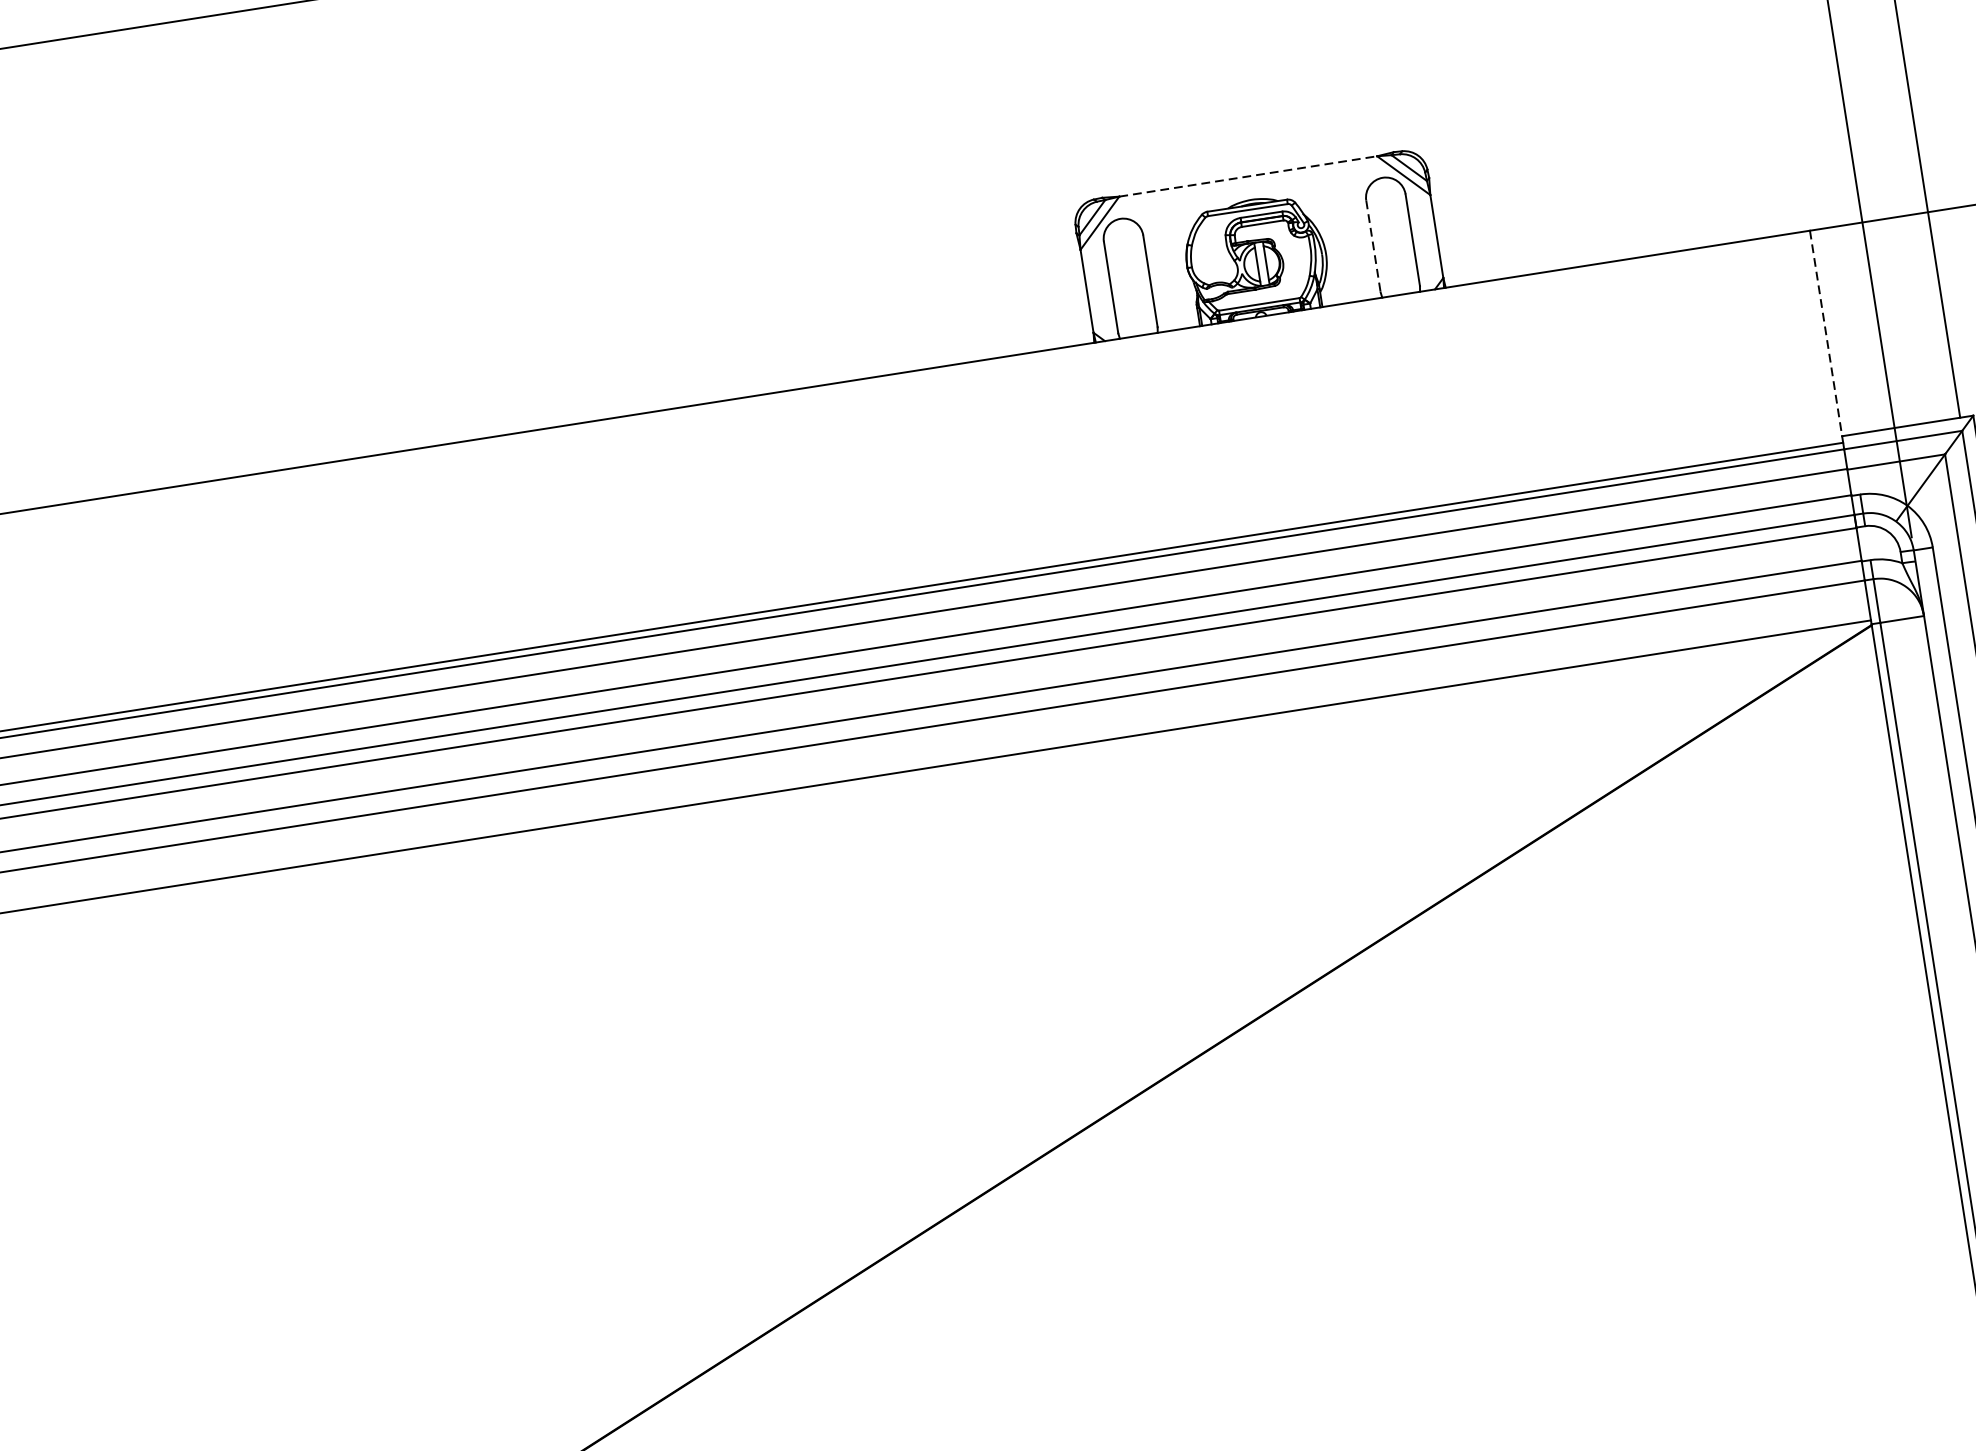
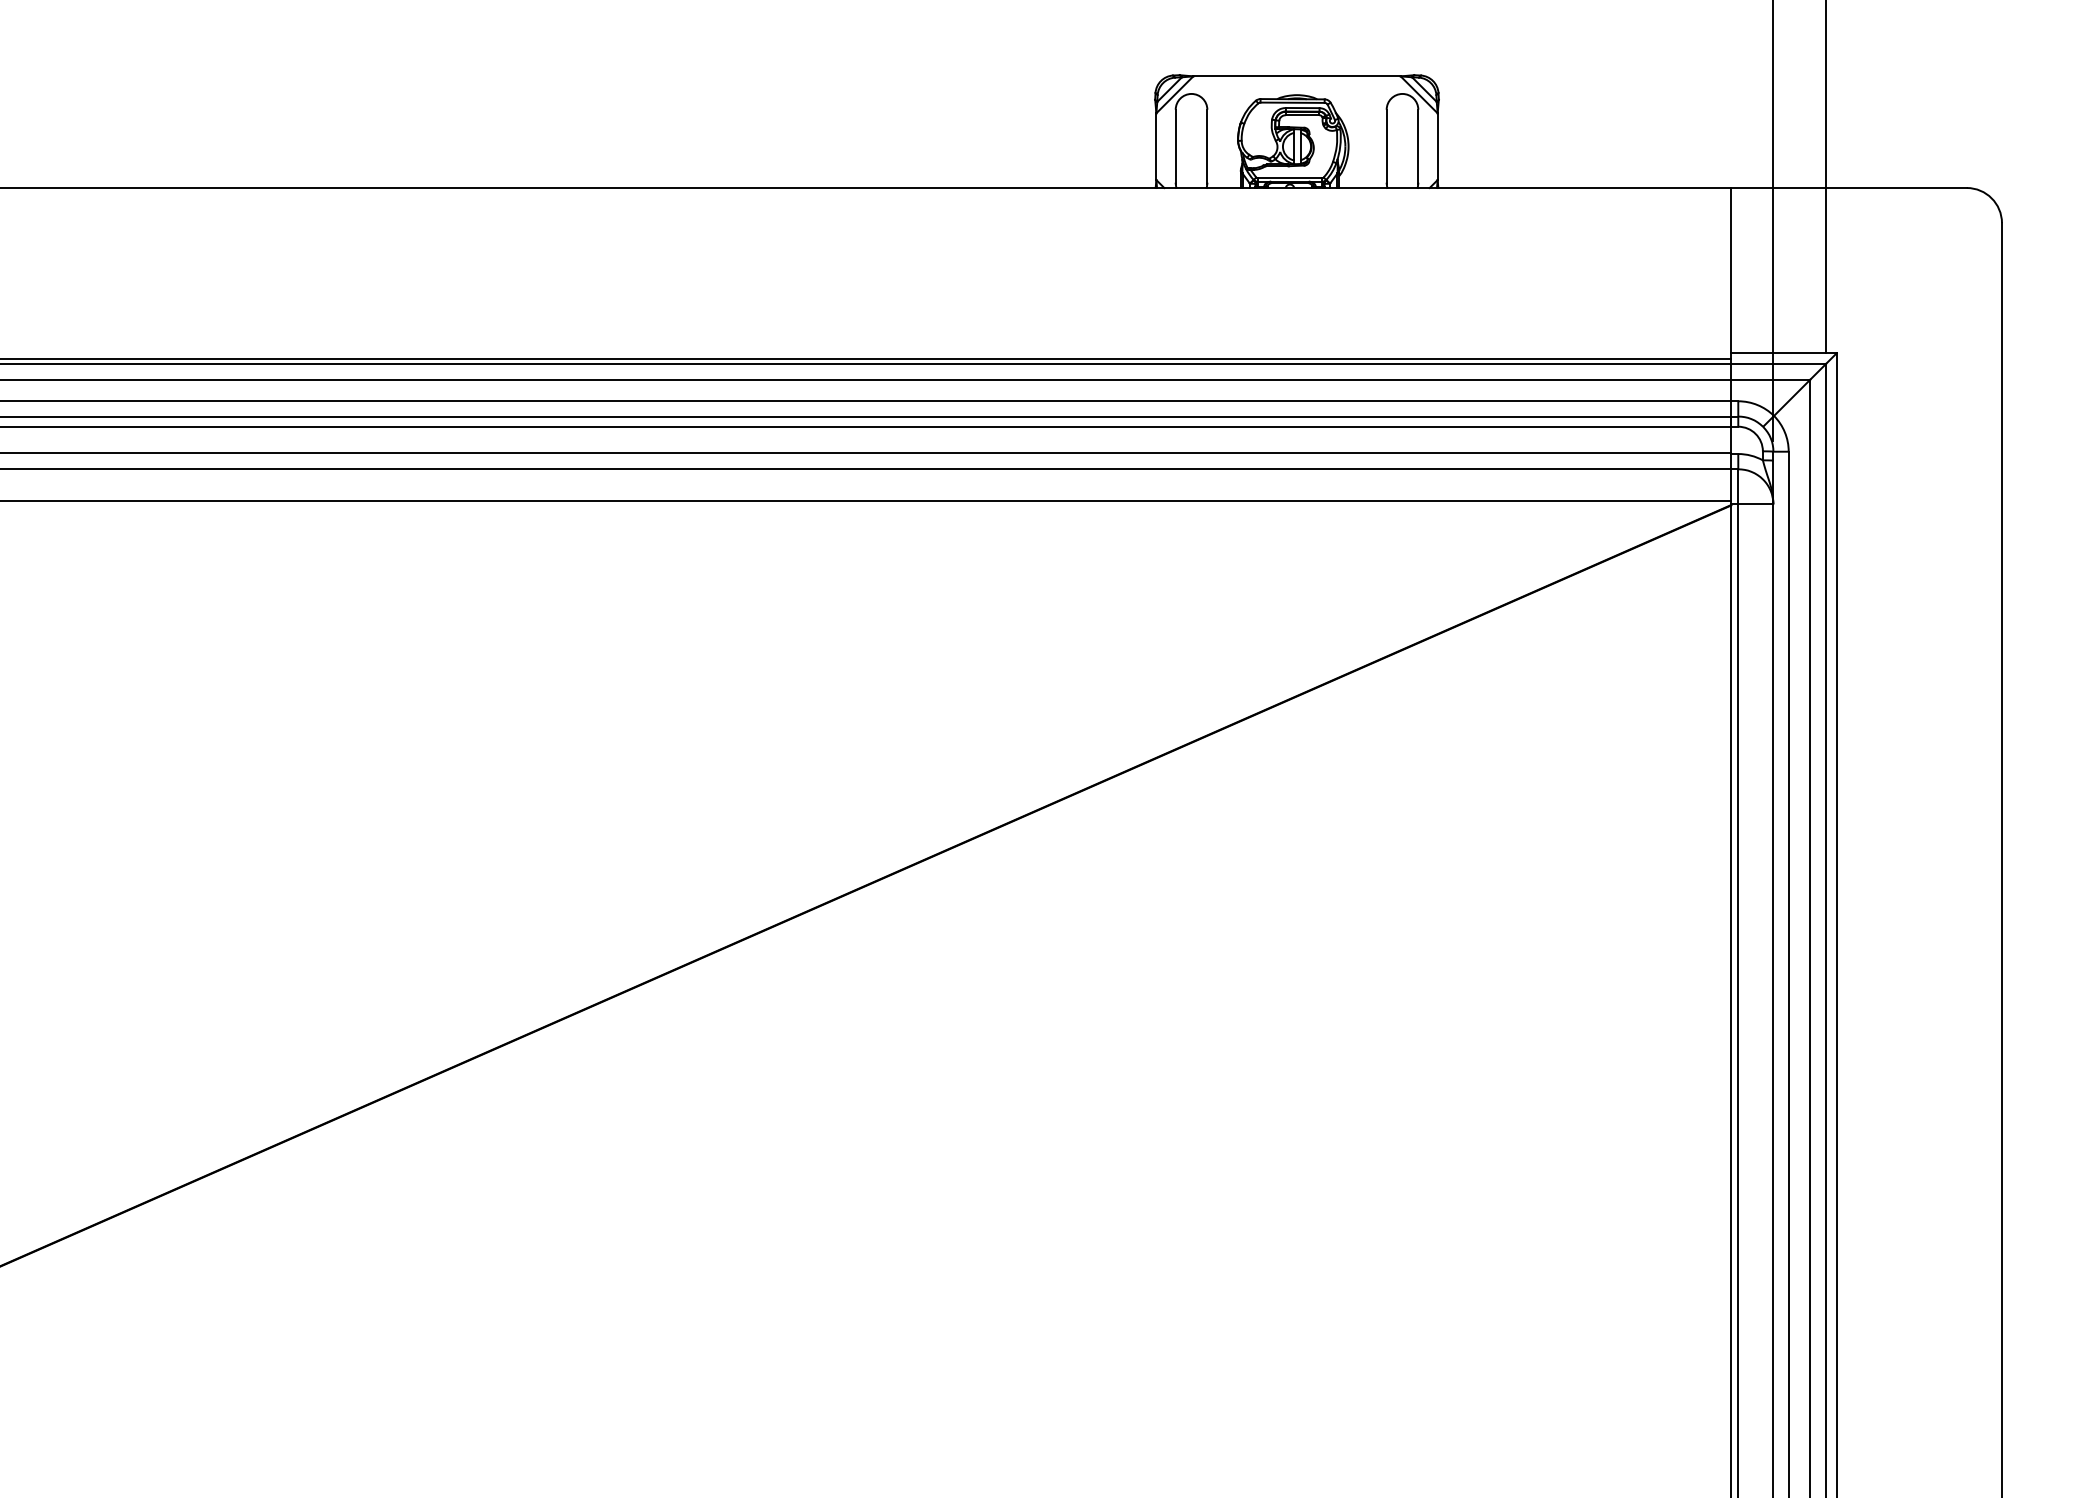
line: (1248, 176) -> (1297, 76), dashed -> solid
line: (1373, 246) -> (1386, 146), dashed -> solid
line: (1826, 333) -> (1731, 270), dashed -> solid

